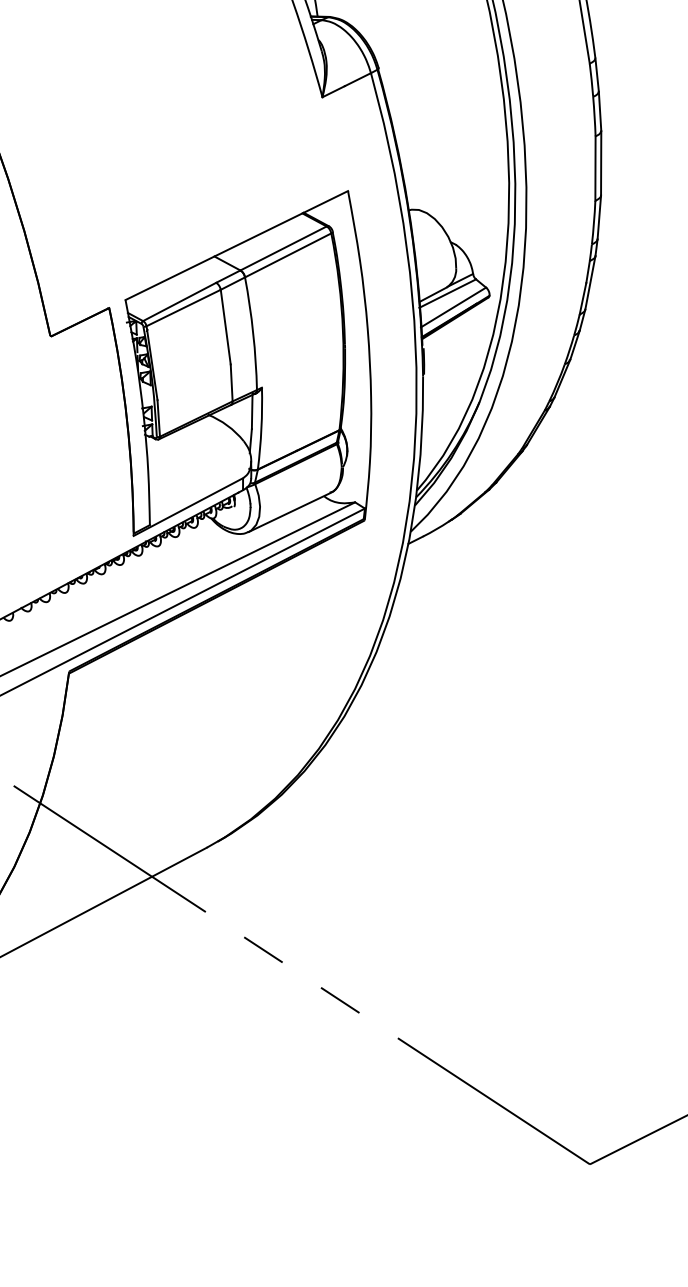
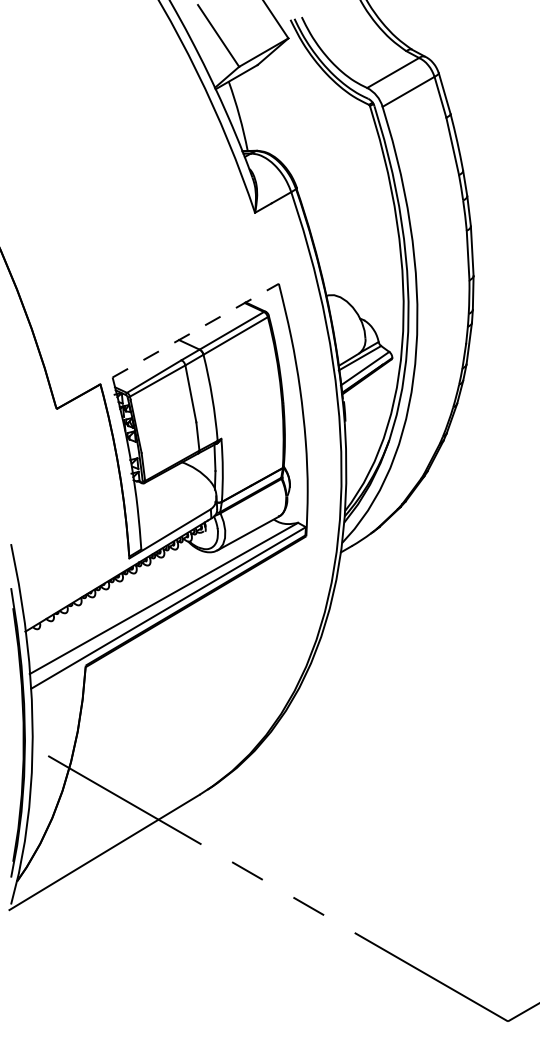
line: (237, 245) -> (196, 330), solid -> dashed

